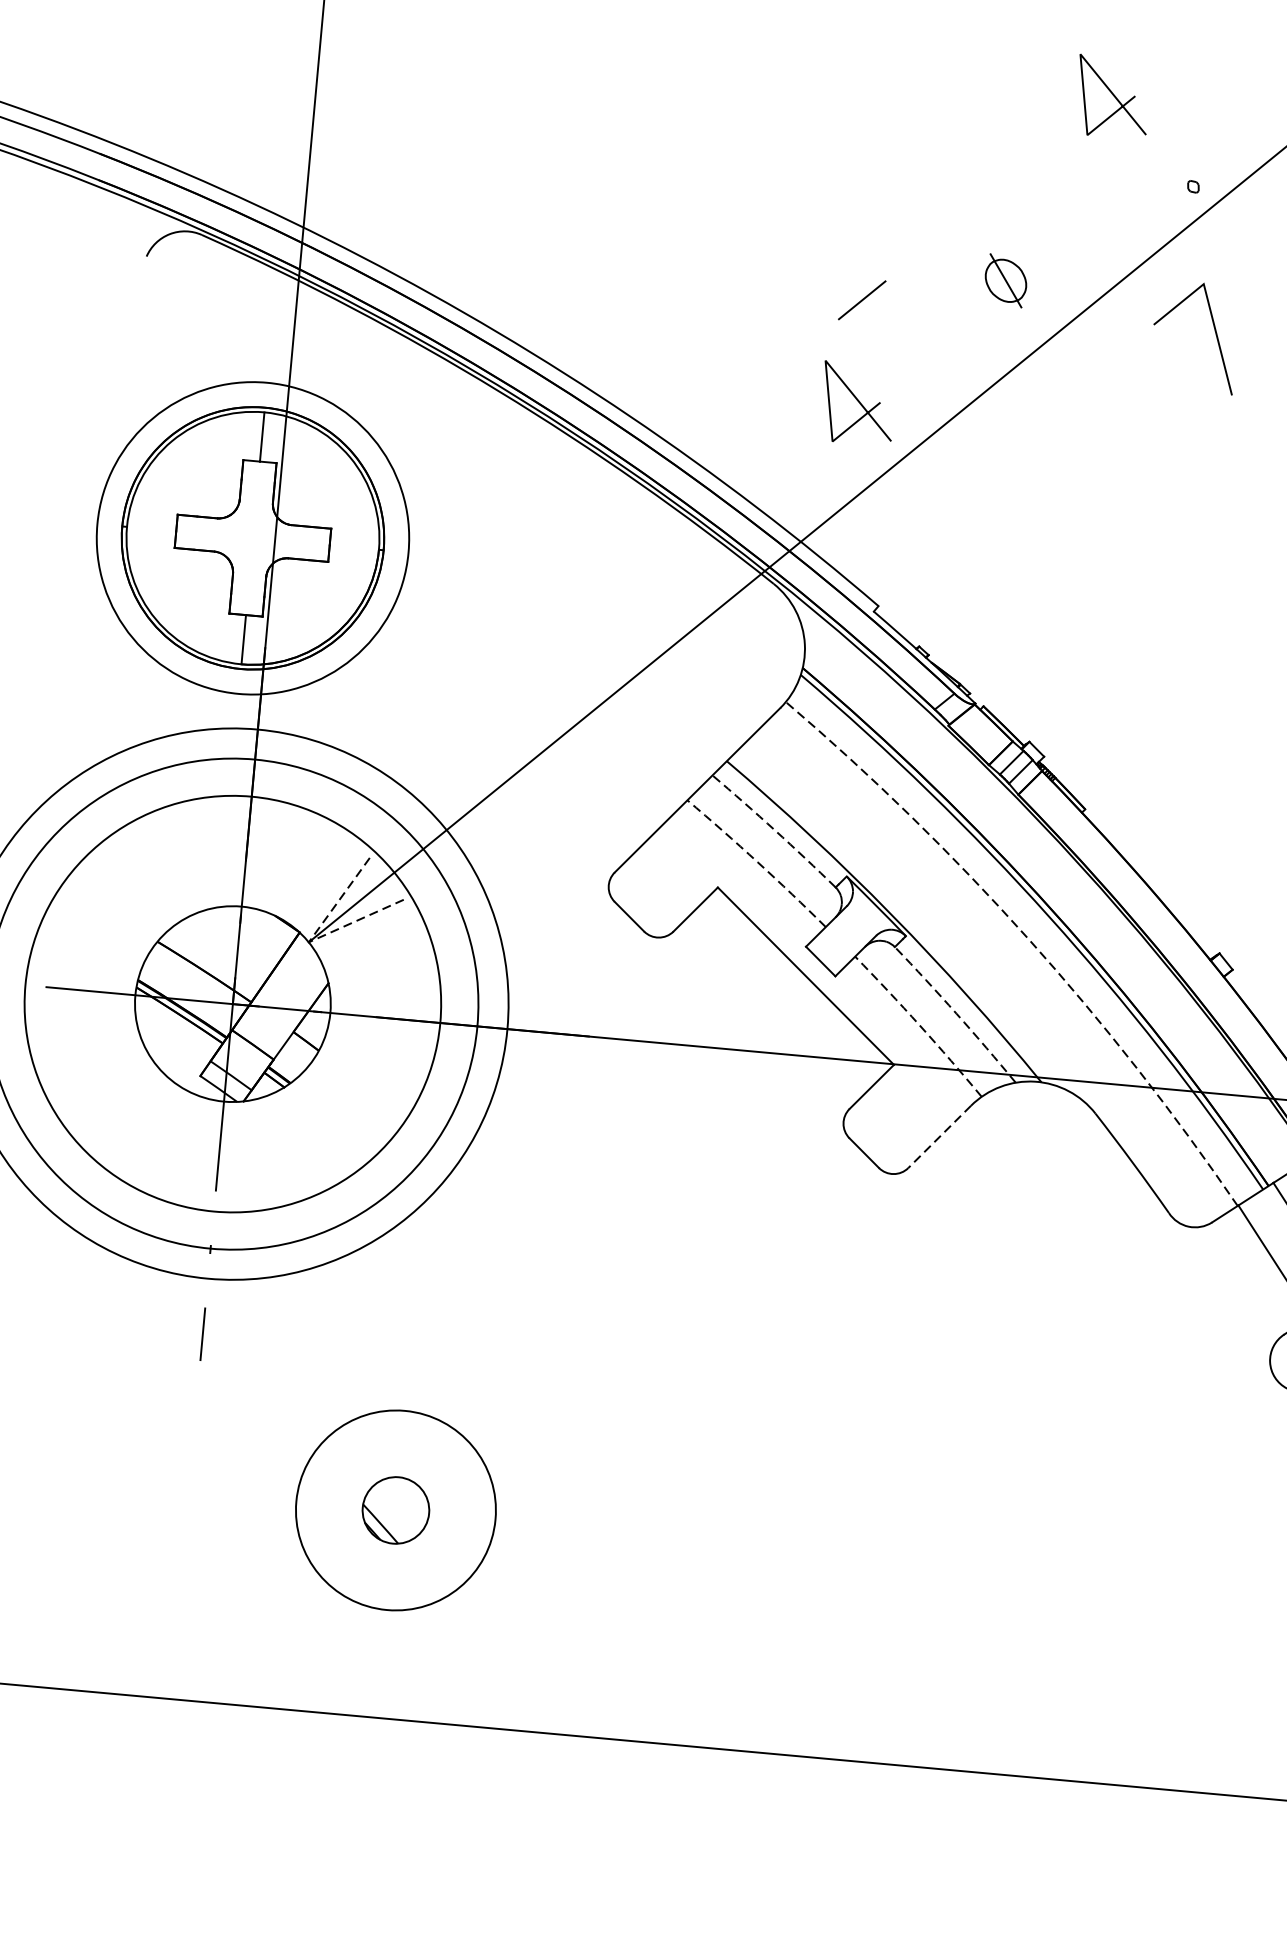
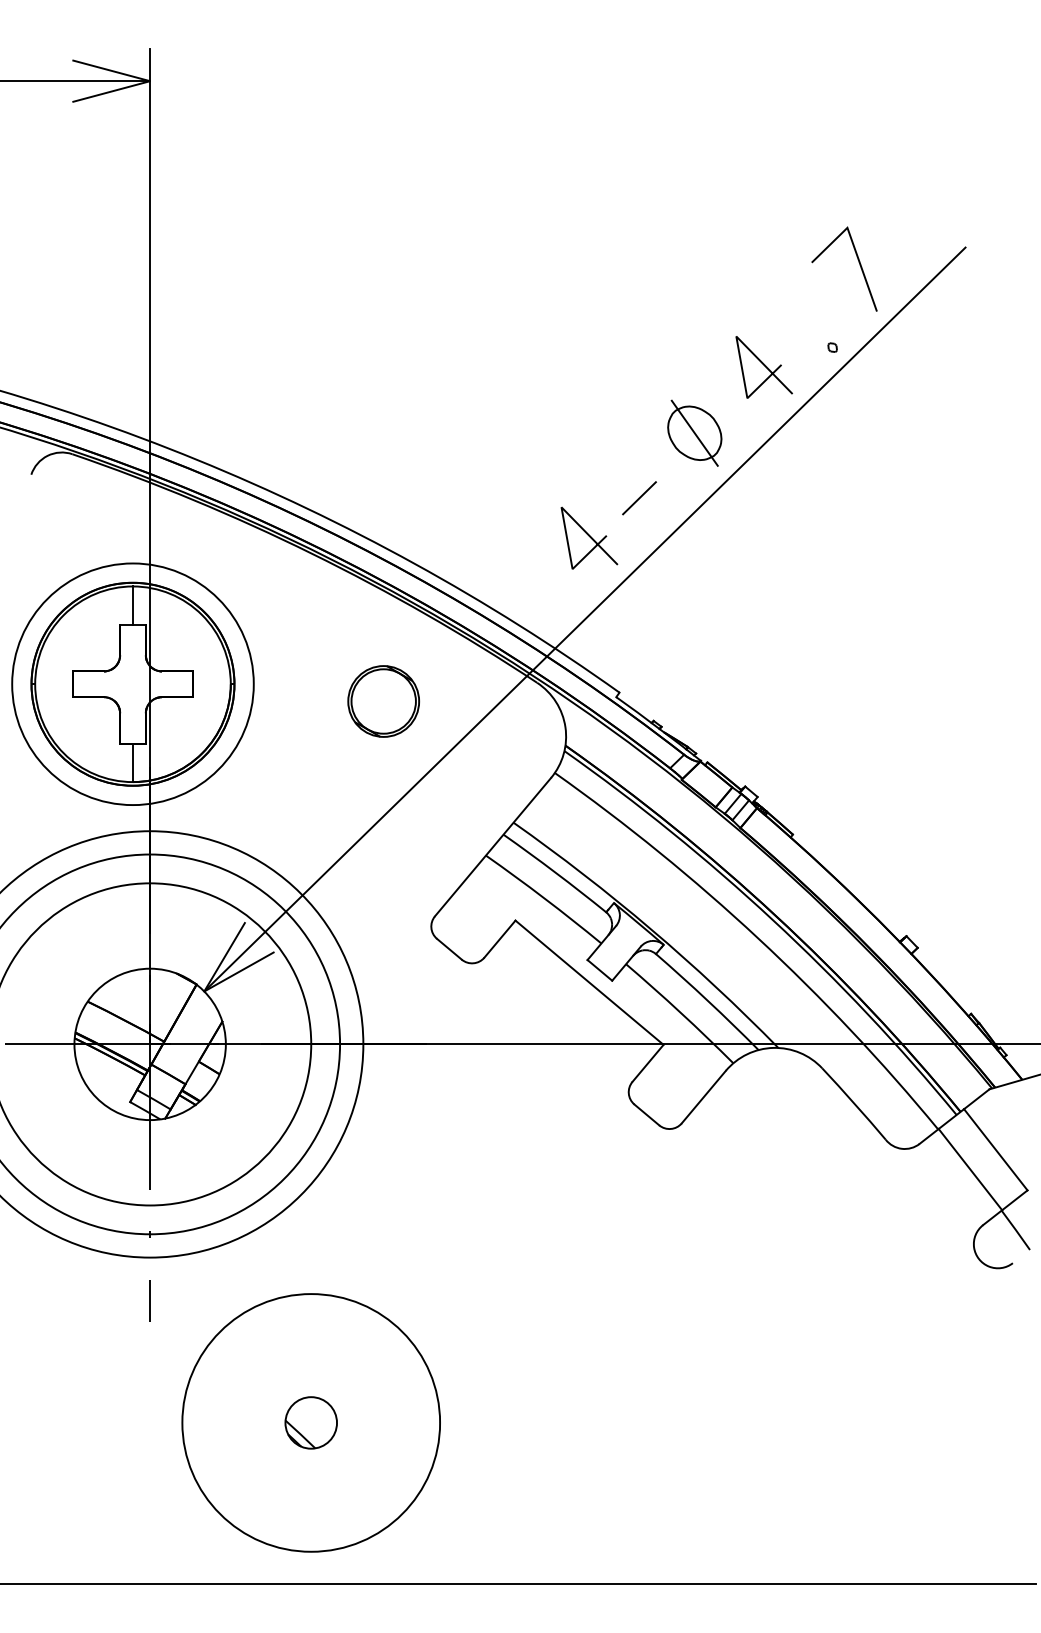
line: (1113, 96) -> (764, 366), moved
part: (1005, 279) -> (694, 432), size x1.67
line: (862, 300) -> (639, 498), moved
line: (1213, 330) -> (858, 262), moved
part: (573, 589) -> (383, 701), added
arc: (775, 830) -> (555, 872), dashed -> solid
arc: (757, 862) -> (544, 898), dashed -> solid
arc: (1028, 939) -> (758, 938), dashed -> solid
line: (309, 942) -> (204, 991), dashed -> solid
arc: (956, 1014) -> (708, 1001), dashed -> solid
arc: (919, 1025) -> (680, 1012), dashed -> solid
line: (939, 1137) -> (703, 1097), dashed -> solid
circle: (396, 1509) -> (311, 1422), size x1.67

